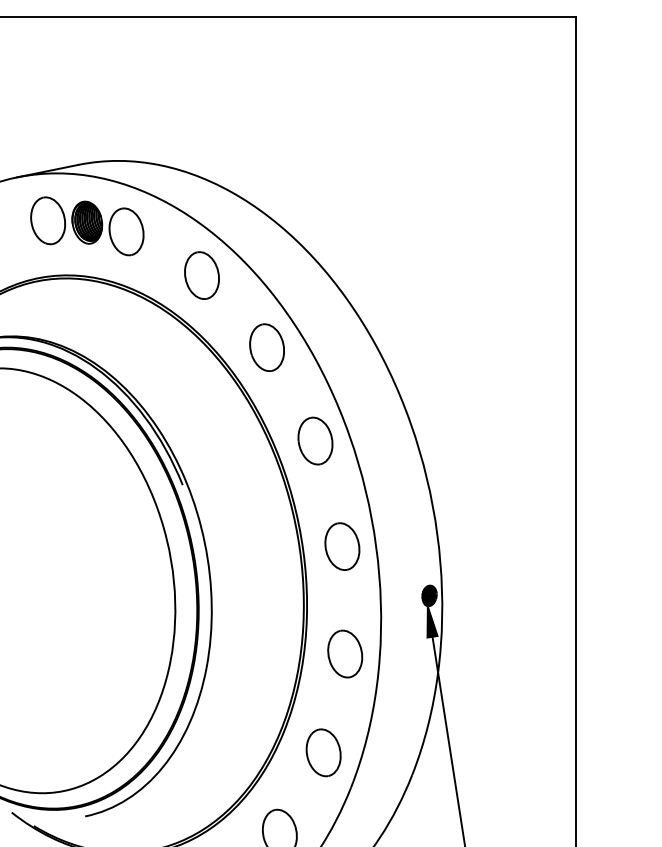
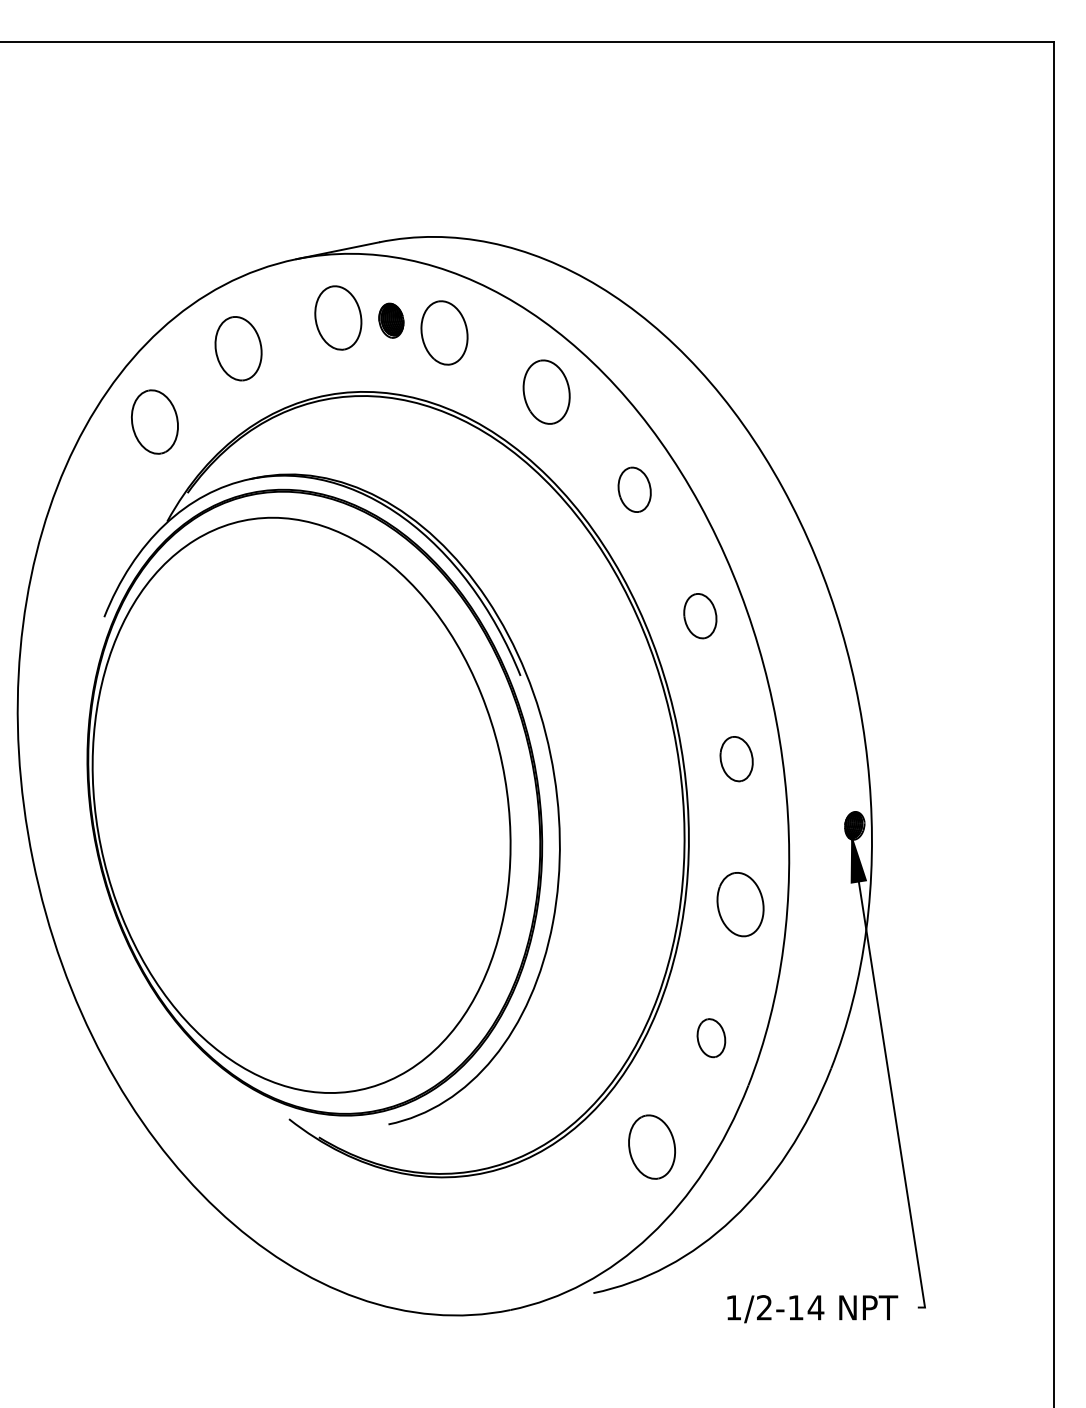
part: (87, 222) -> (391, 320), size x0.6
part: (266, 347) -> (634, 489), size x0.7
part: (315, 440) -> (700, 615), size x0.7
part: (342, 546) -> (736, 758), size x0.7
part: (323, 752) -> (711, 1037), size x0.6

